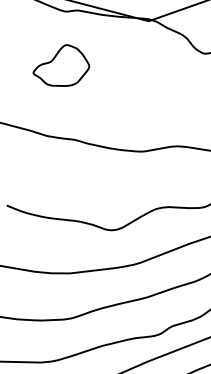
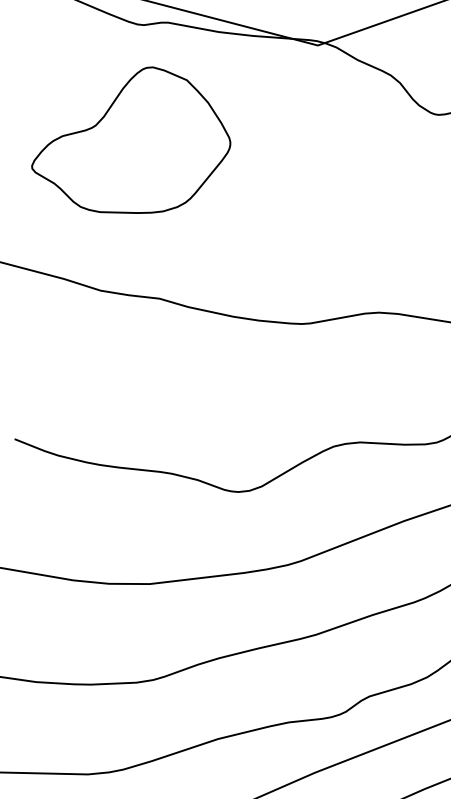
part: (61, 65) -> (131, 140), size x1.67

